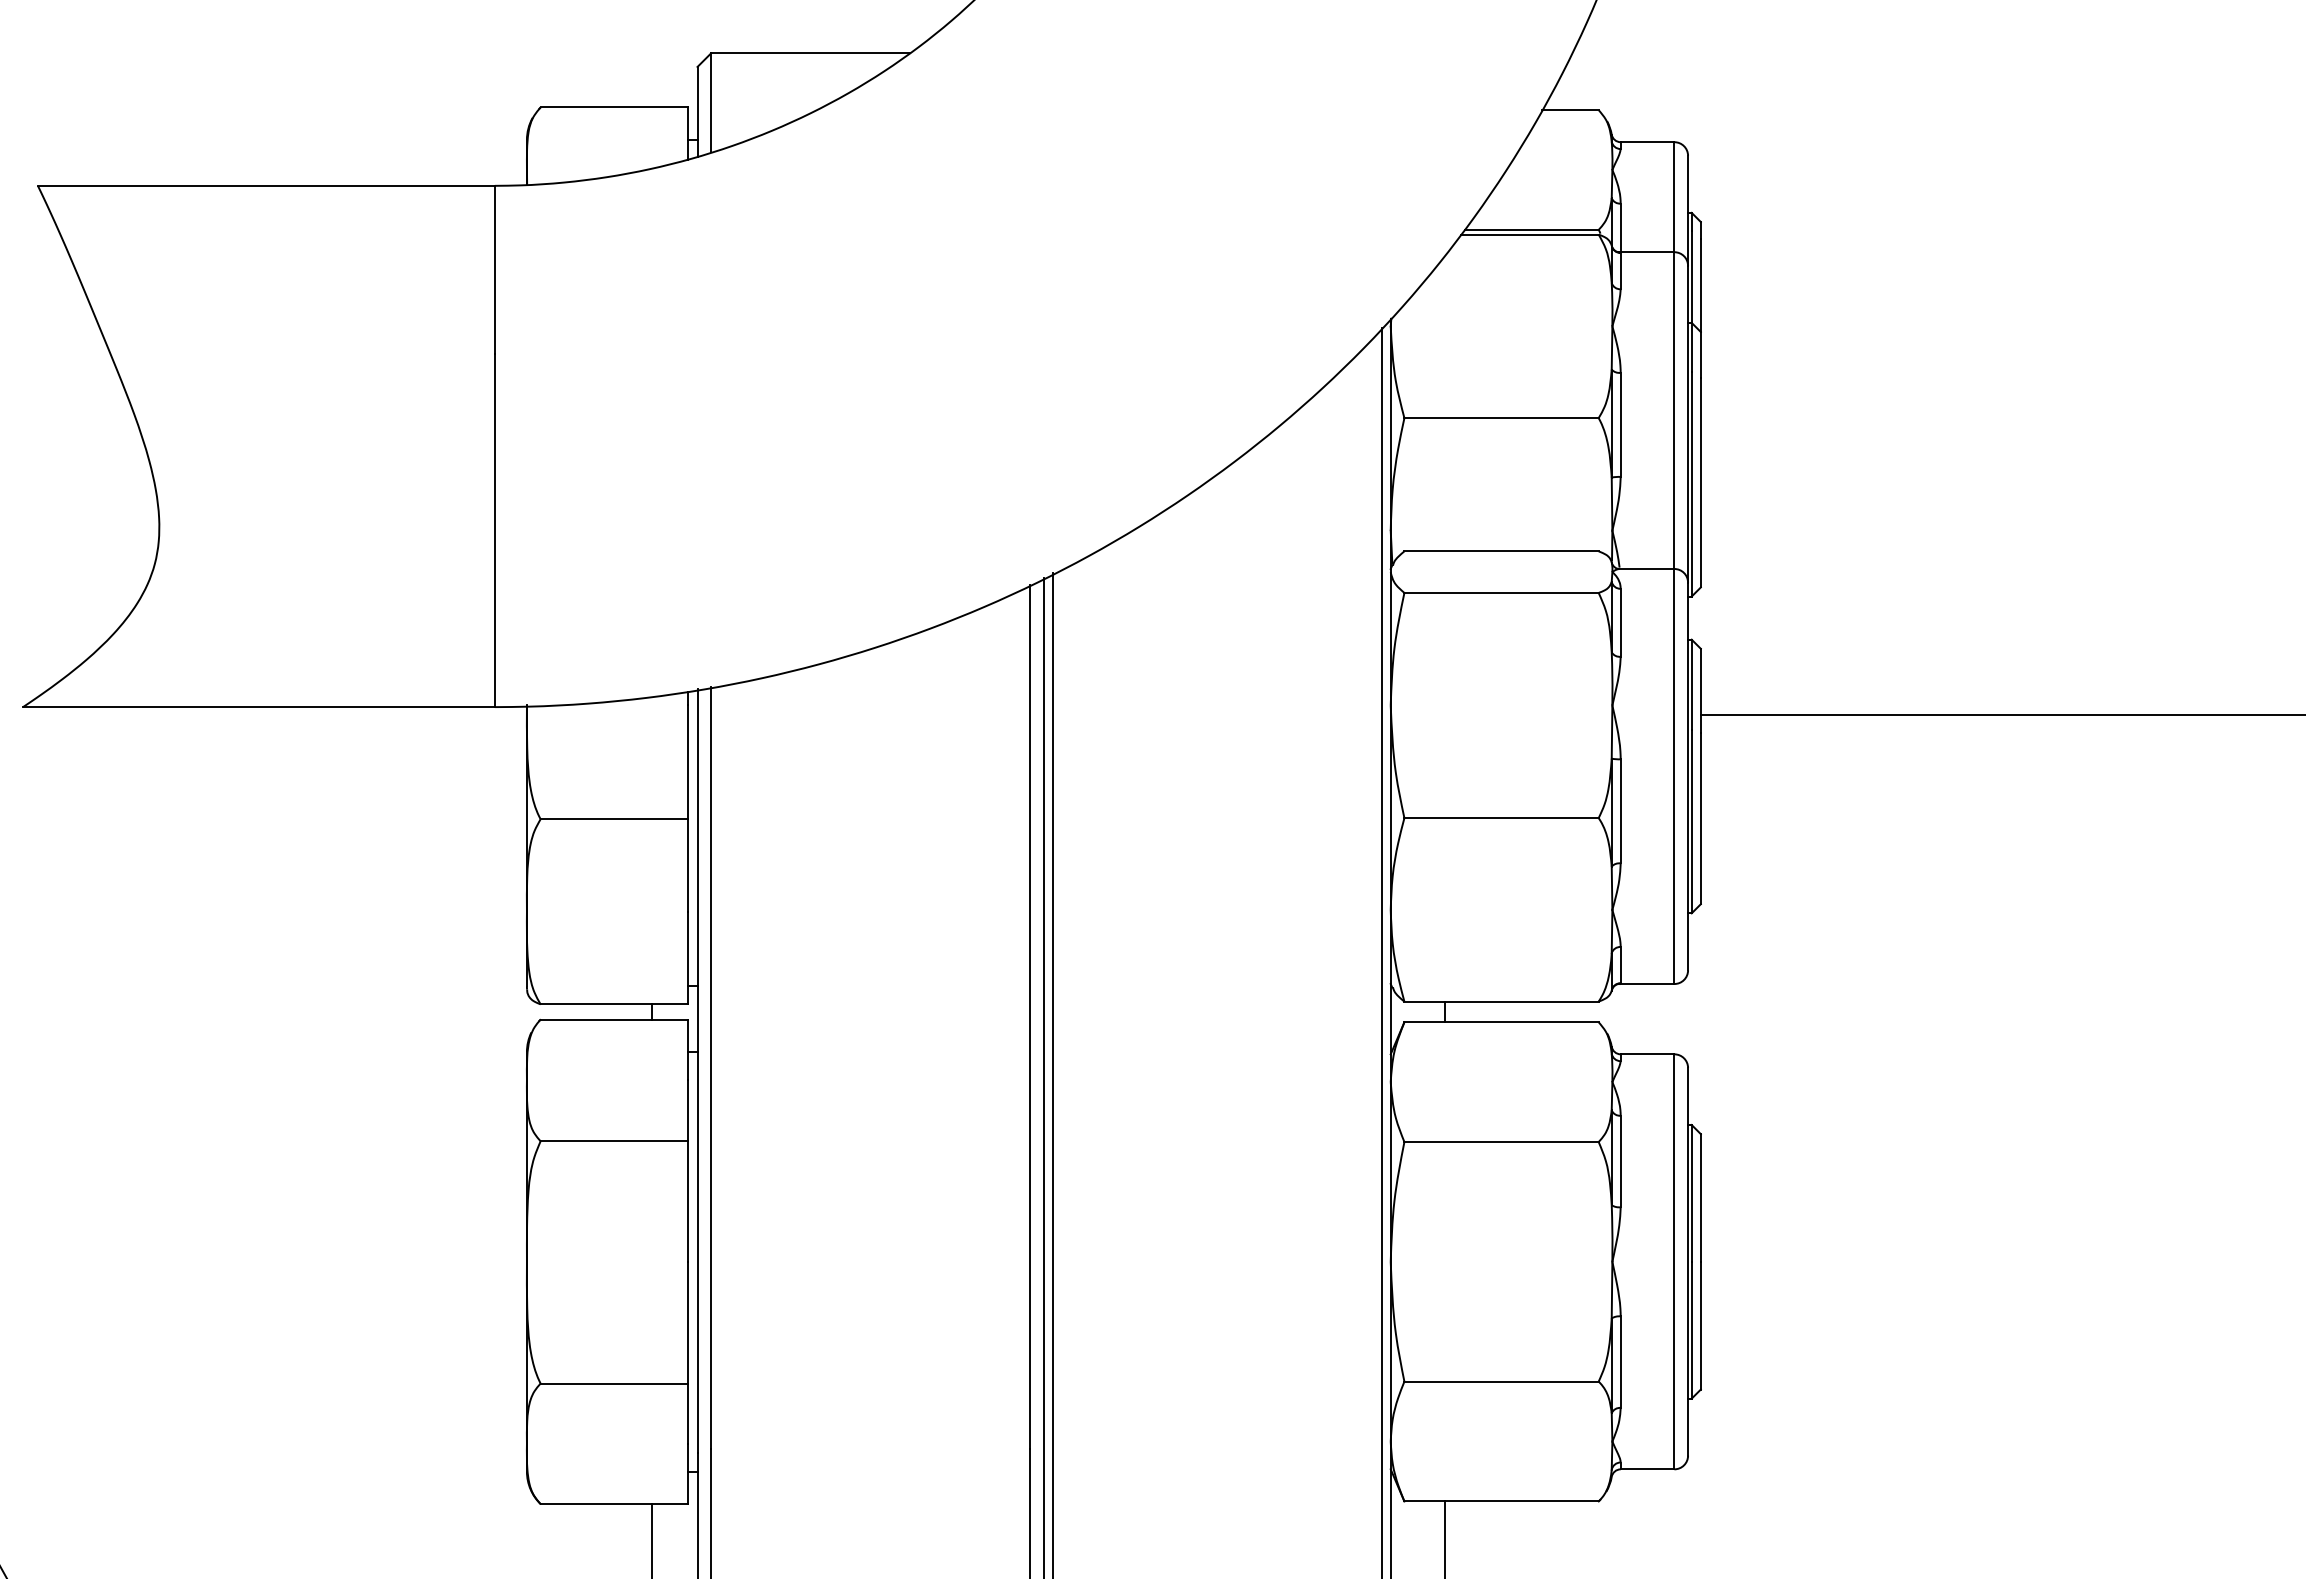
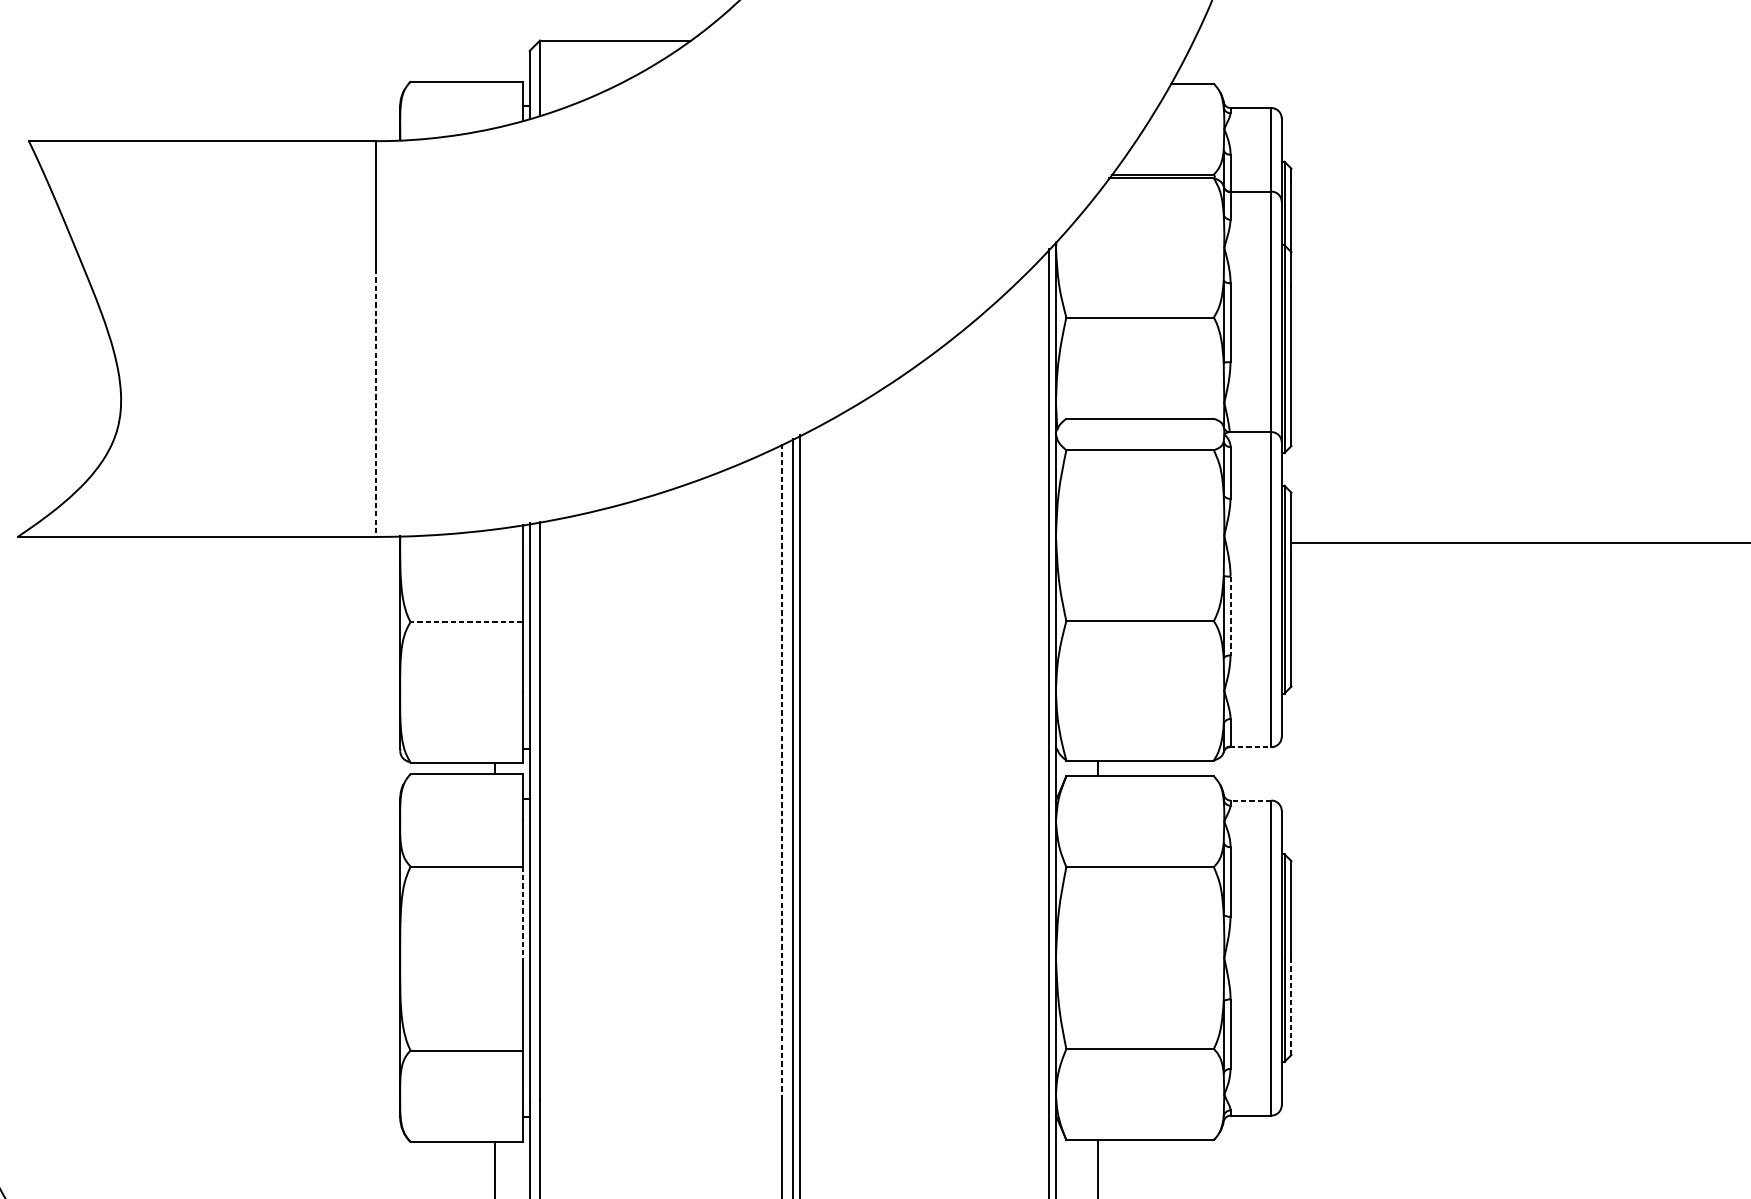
line: (494, 531) -> (375, 403), solid -> dashed
line: (1620, 811) -> (1230, 616), solid -> dashed
line: (614, 819) -> (466, 622), solid -> dashed
line: (1646, 984) -> (1250, 747), solid -> dashed
line: (1030, 1016) -> (782, 771), solid -> dashed
line: (1647, 1054) -> (1250, 800), solid -> dashed
line: (688, 1201) -> (522, 912), solid -> dashed
line: (1700, 1325) -> (1291, 1006), solid -> dashed

